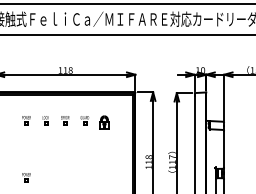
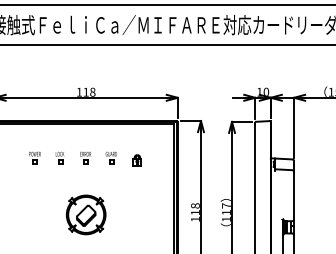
part: (104, 121) -> (137, 159), size x0.62
part: (65, 163) -> (86, 214), added
part: (26, 177) -> (34, 232), removed

